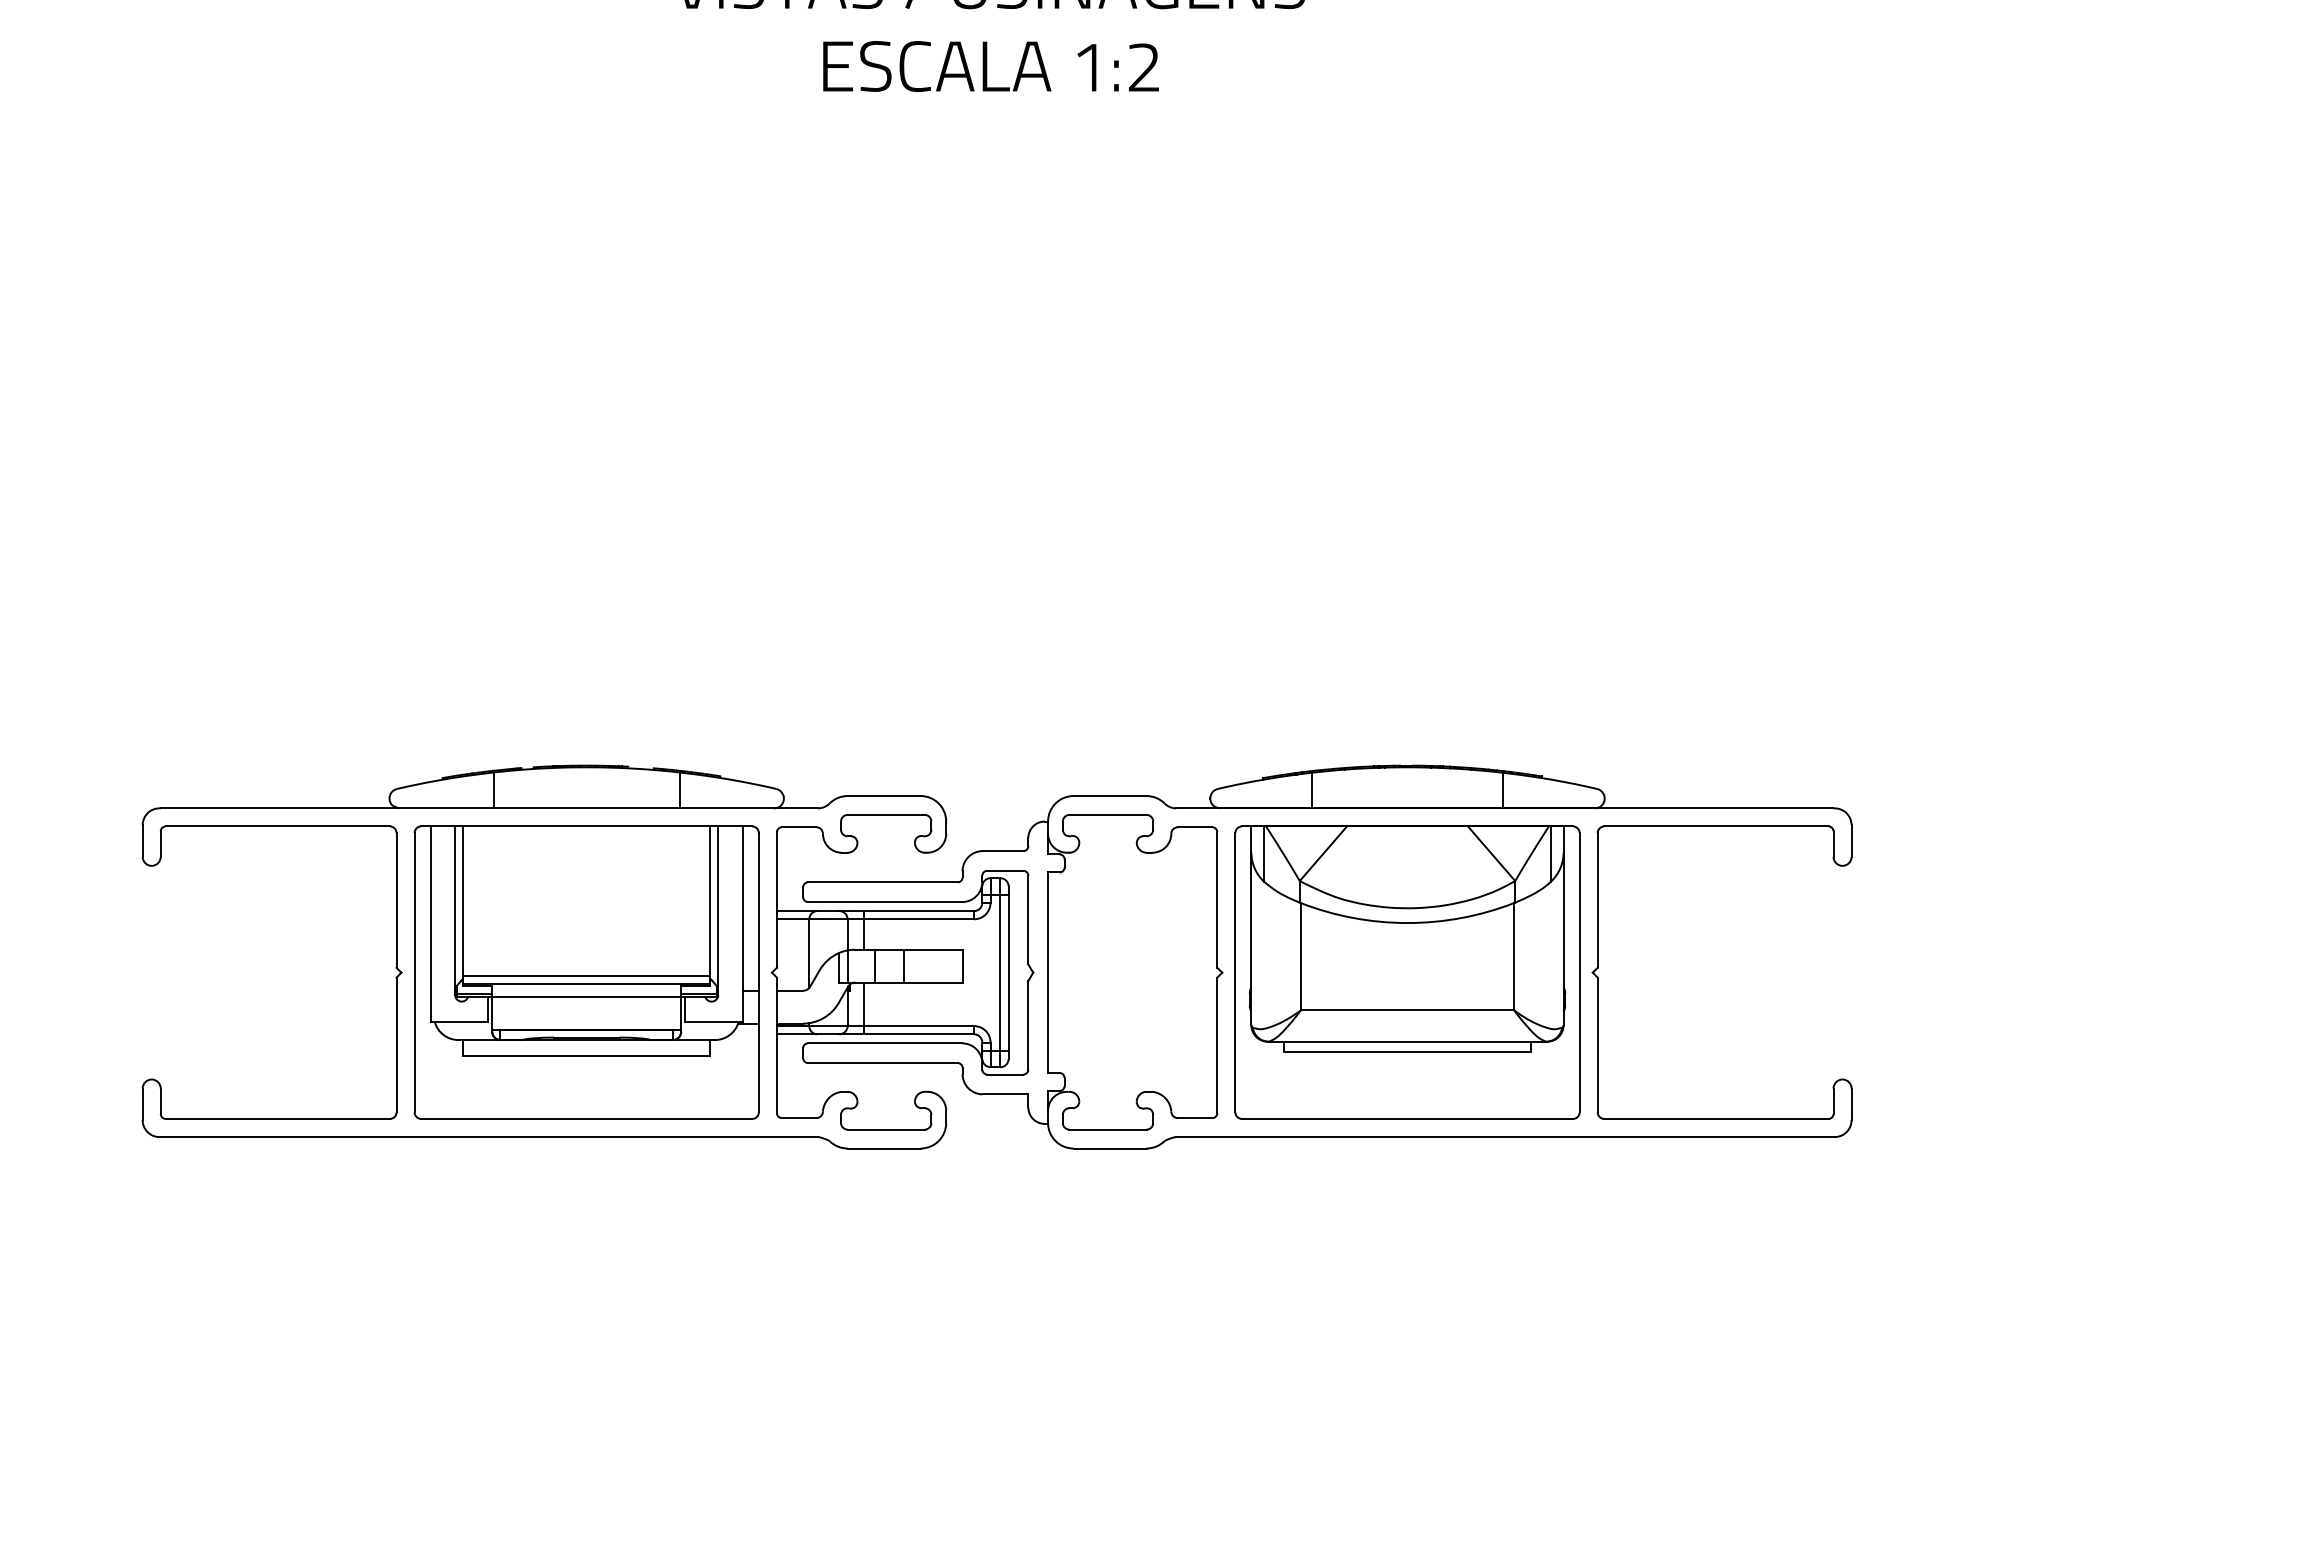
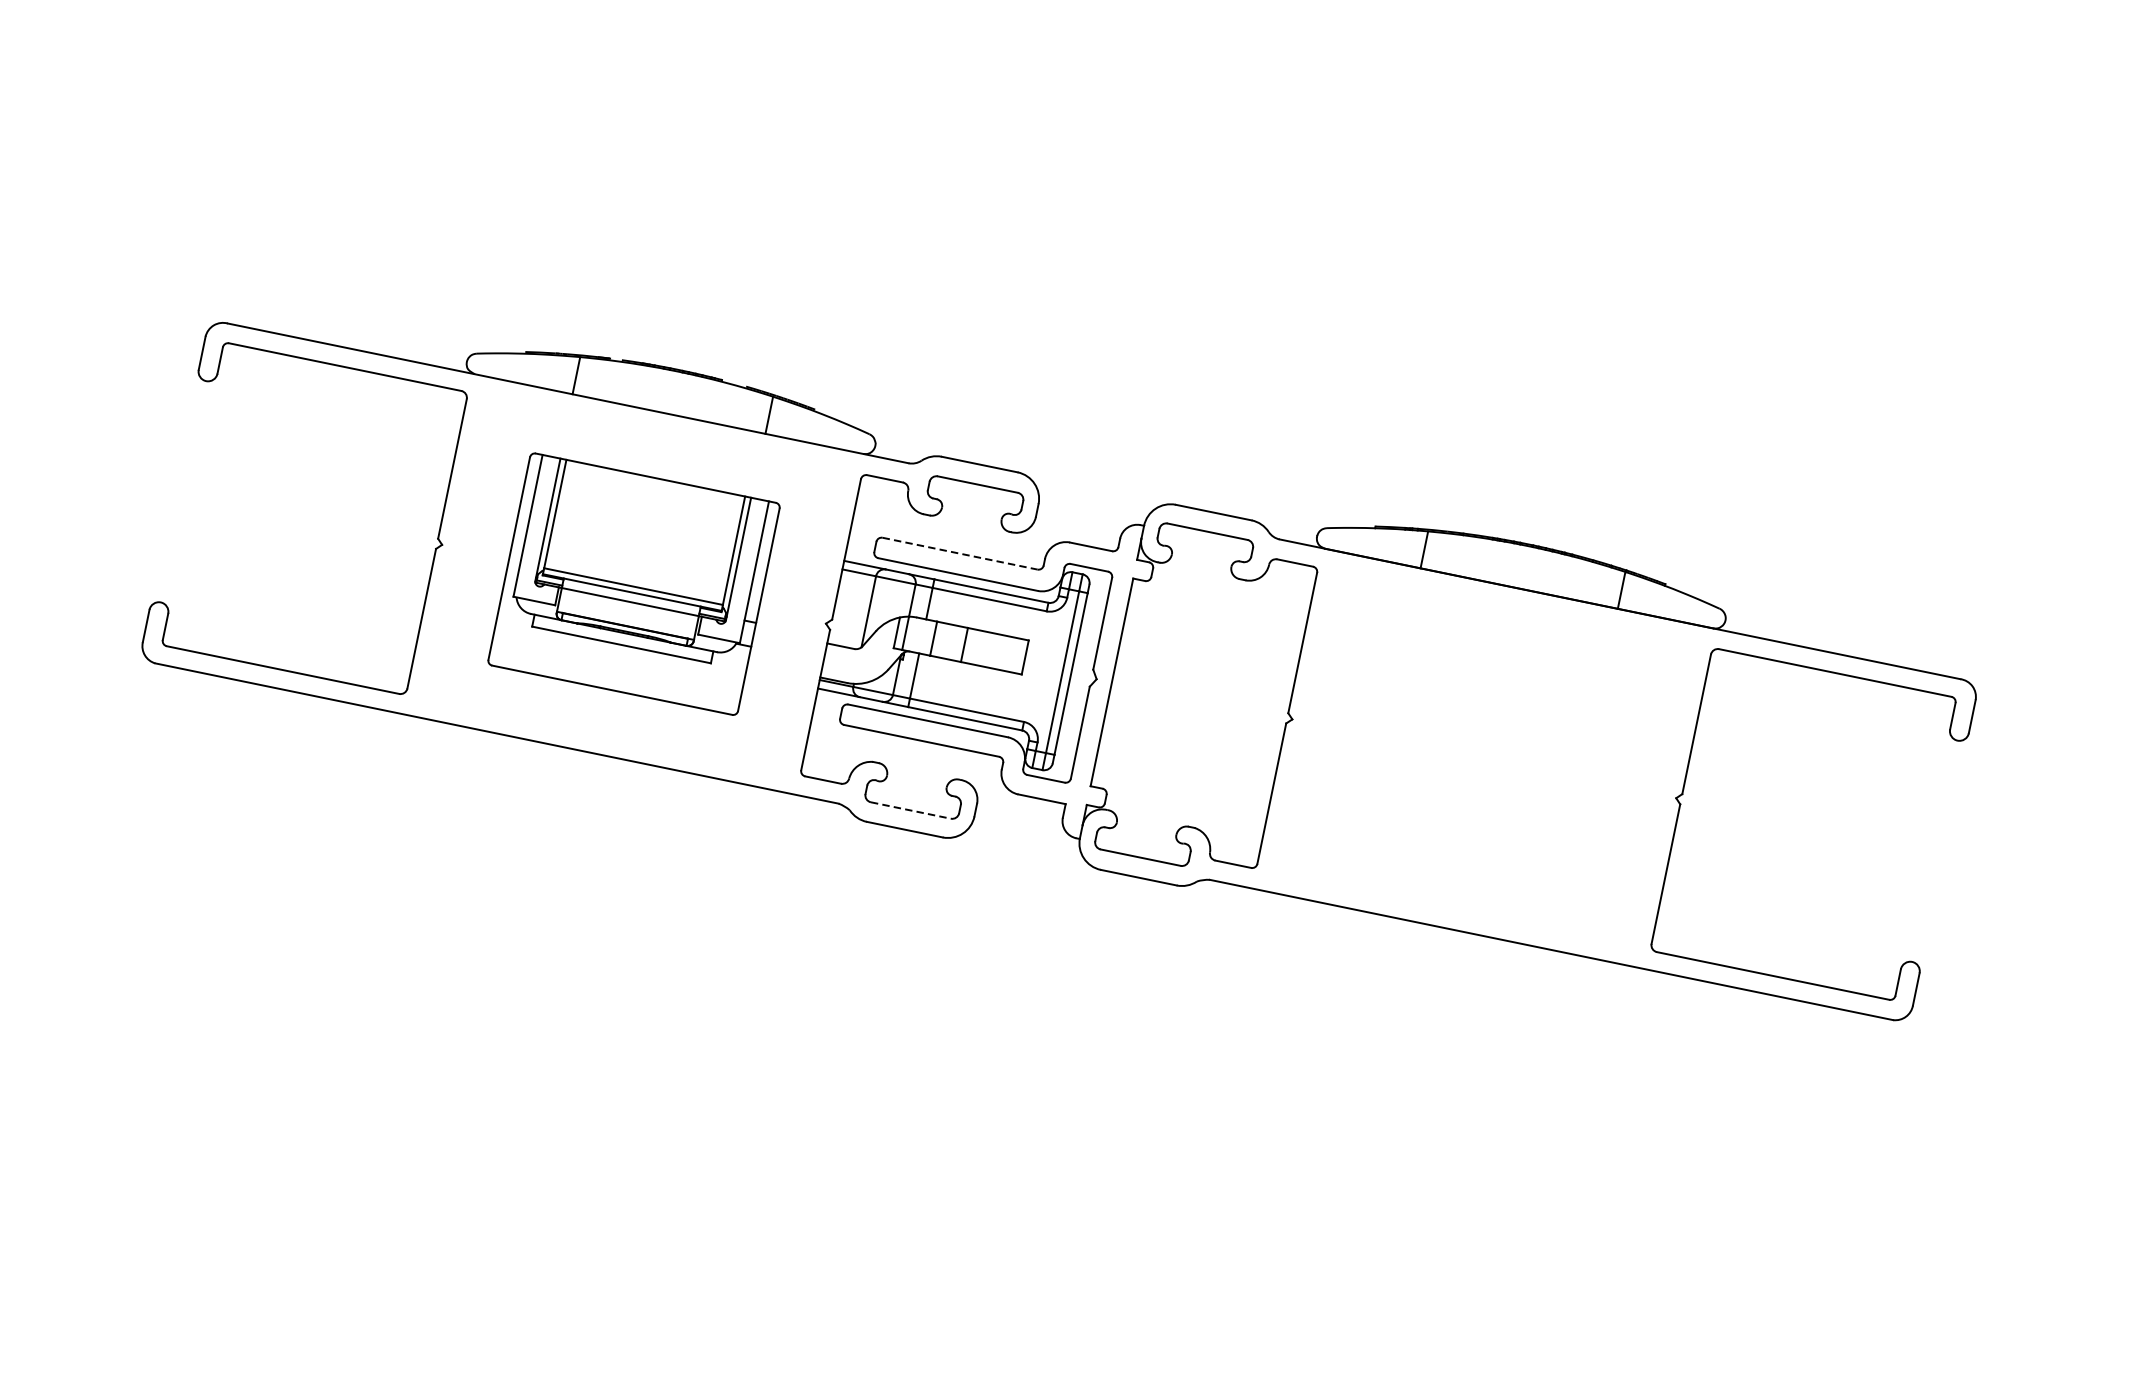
line: (882, 882) -> (959, 553), solid -> dashed
part: (586, 972) -> (633, 584), size x0.7
part: (1407, 972) -> (1484, 758), removed
line: (886, 1129) -> (911, 810), solid -> dashed

